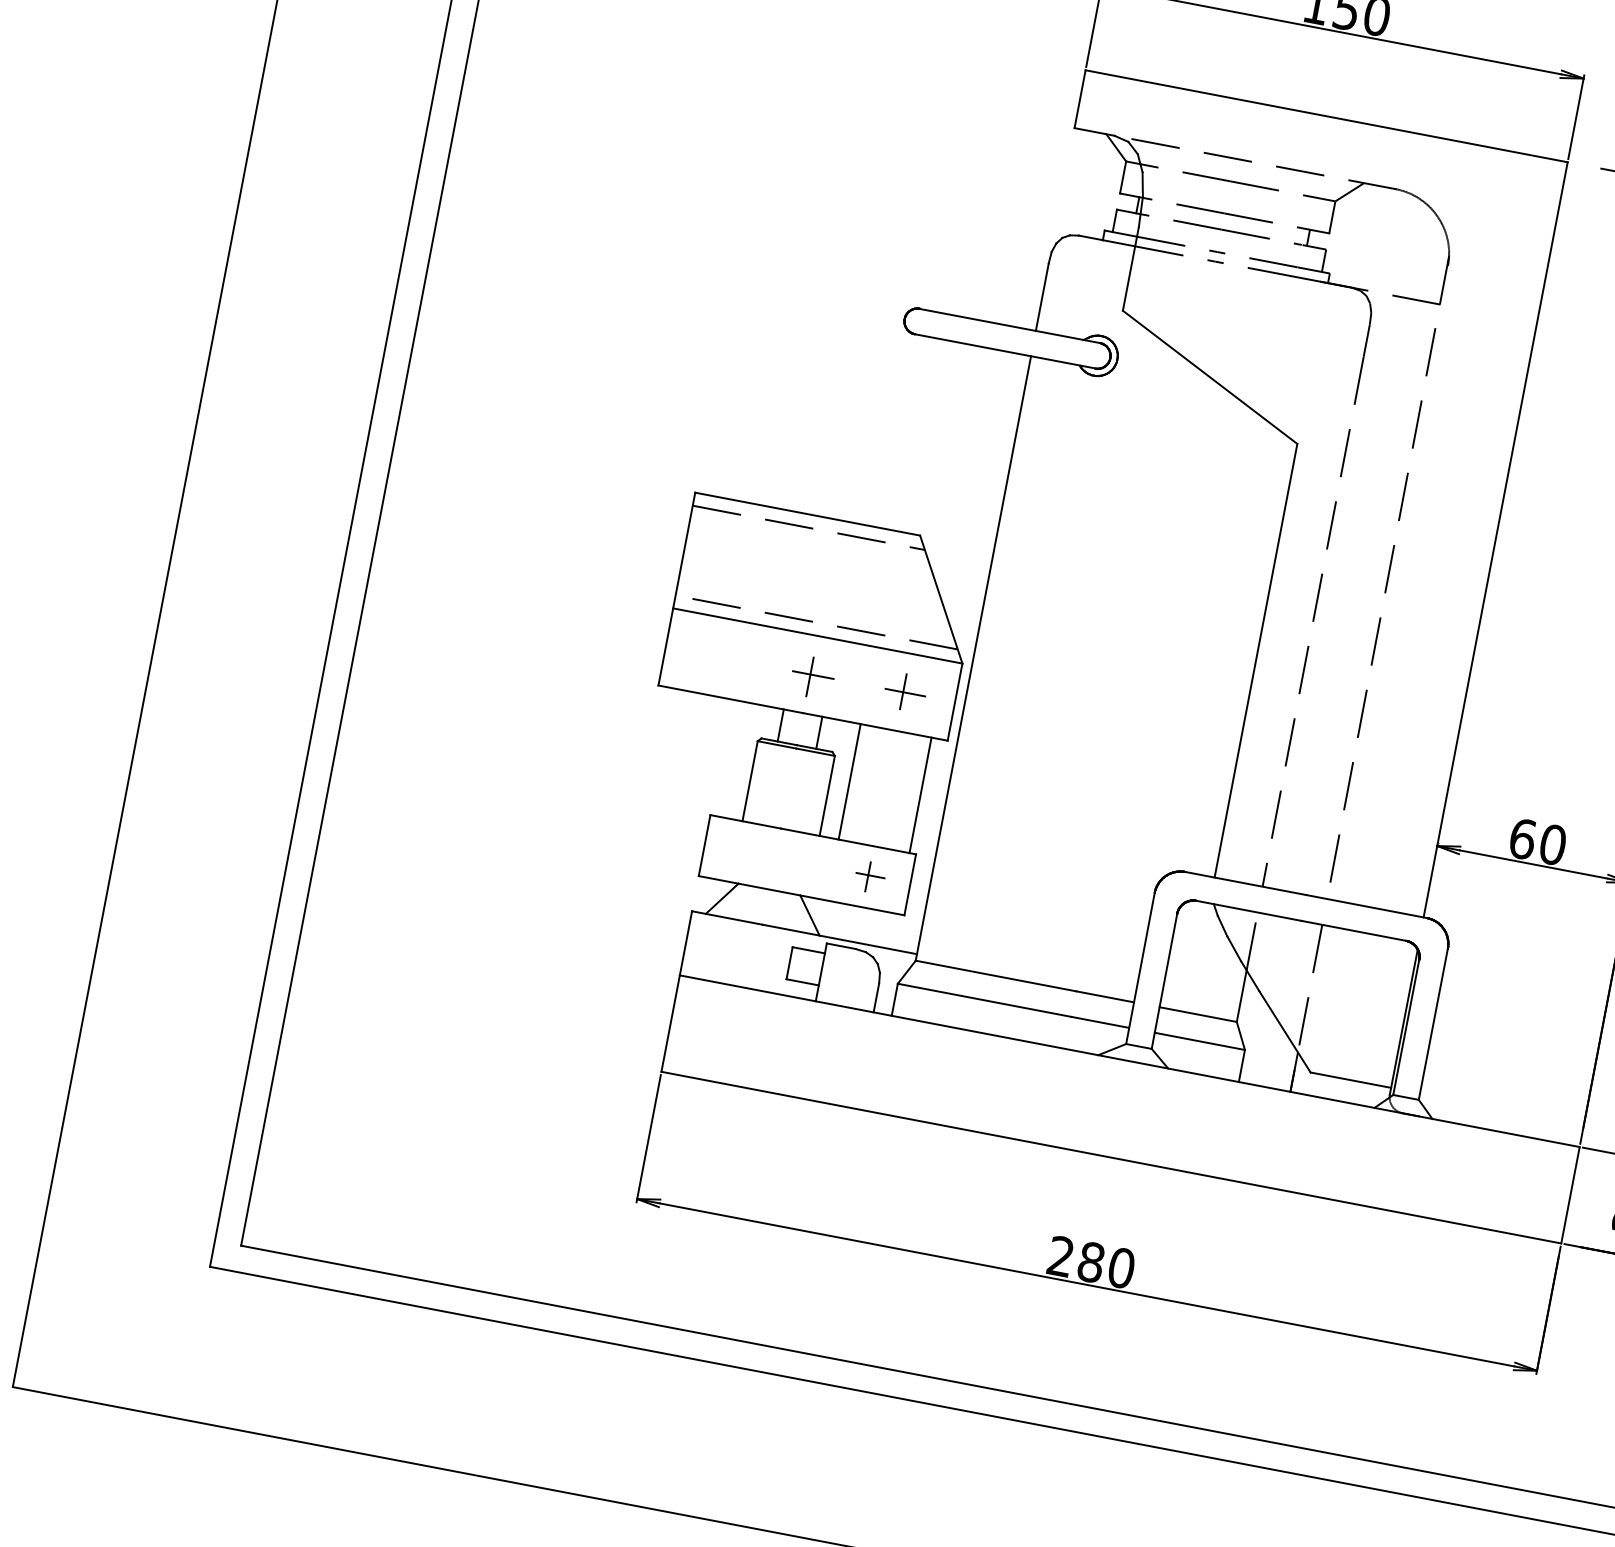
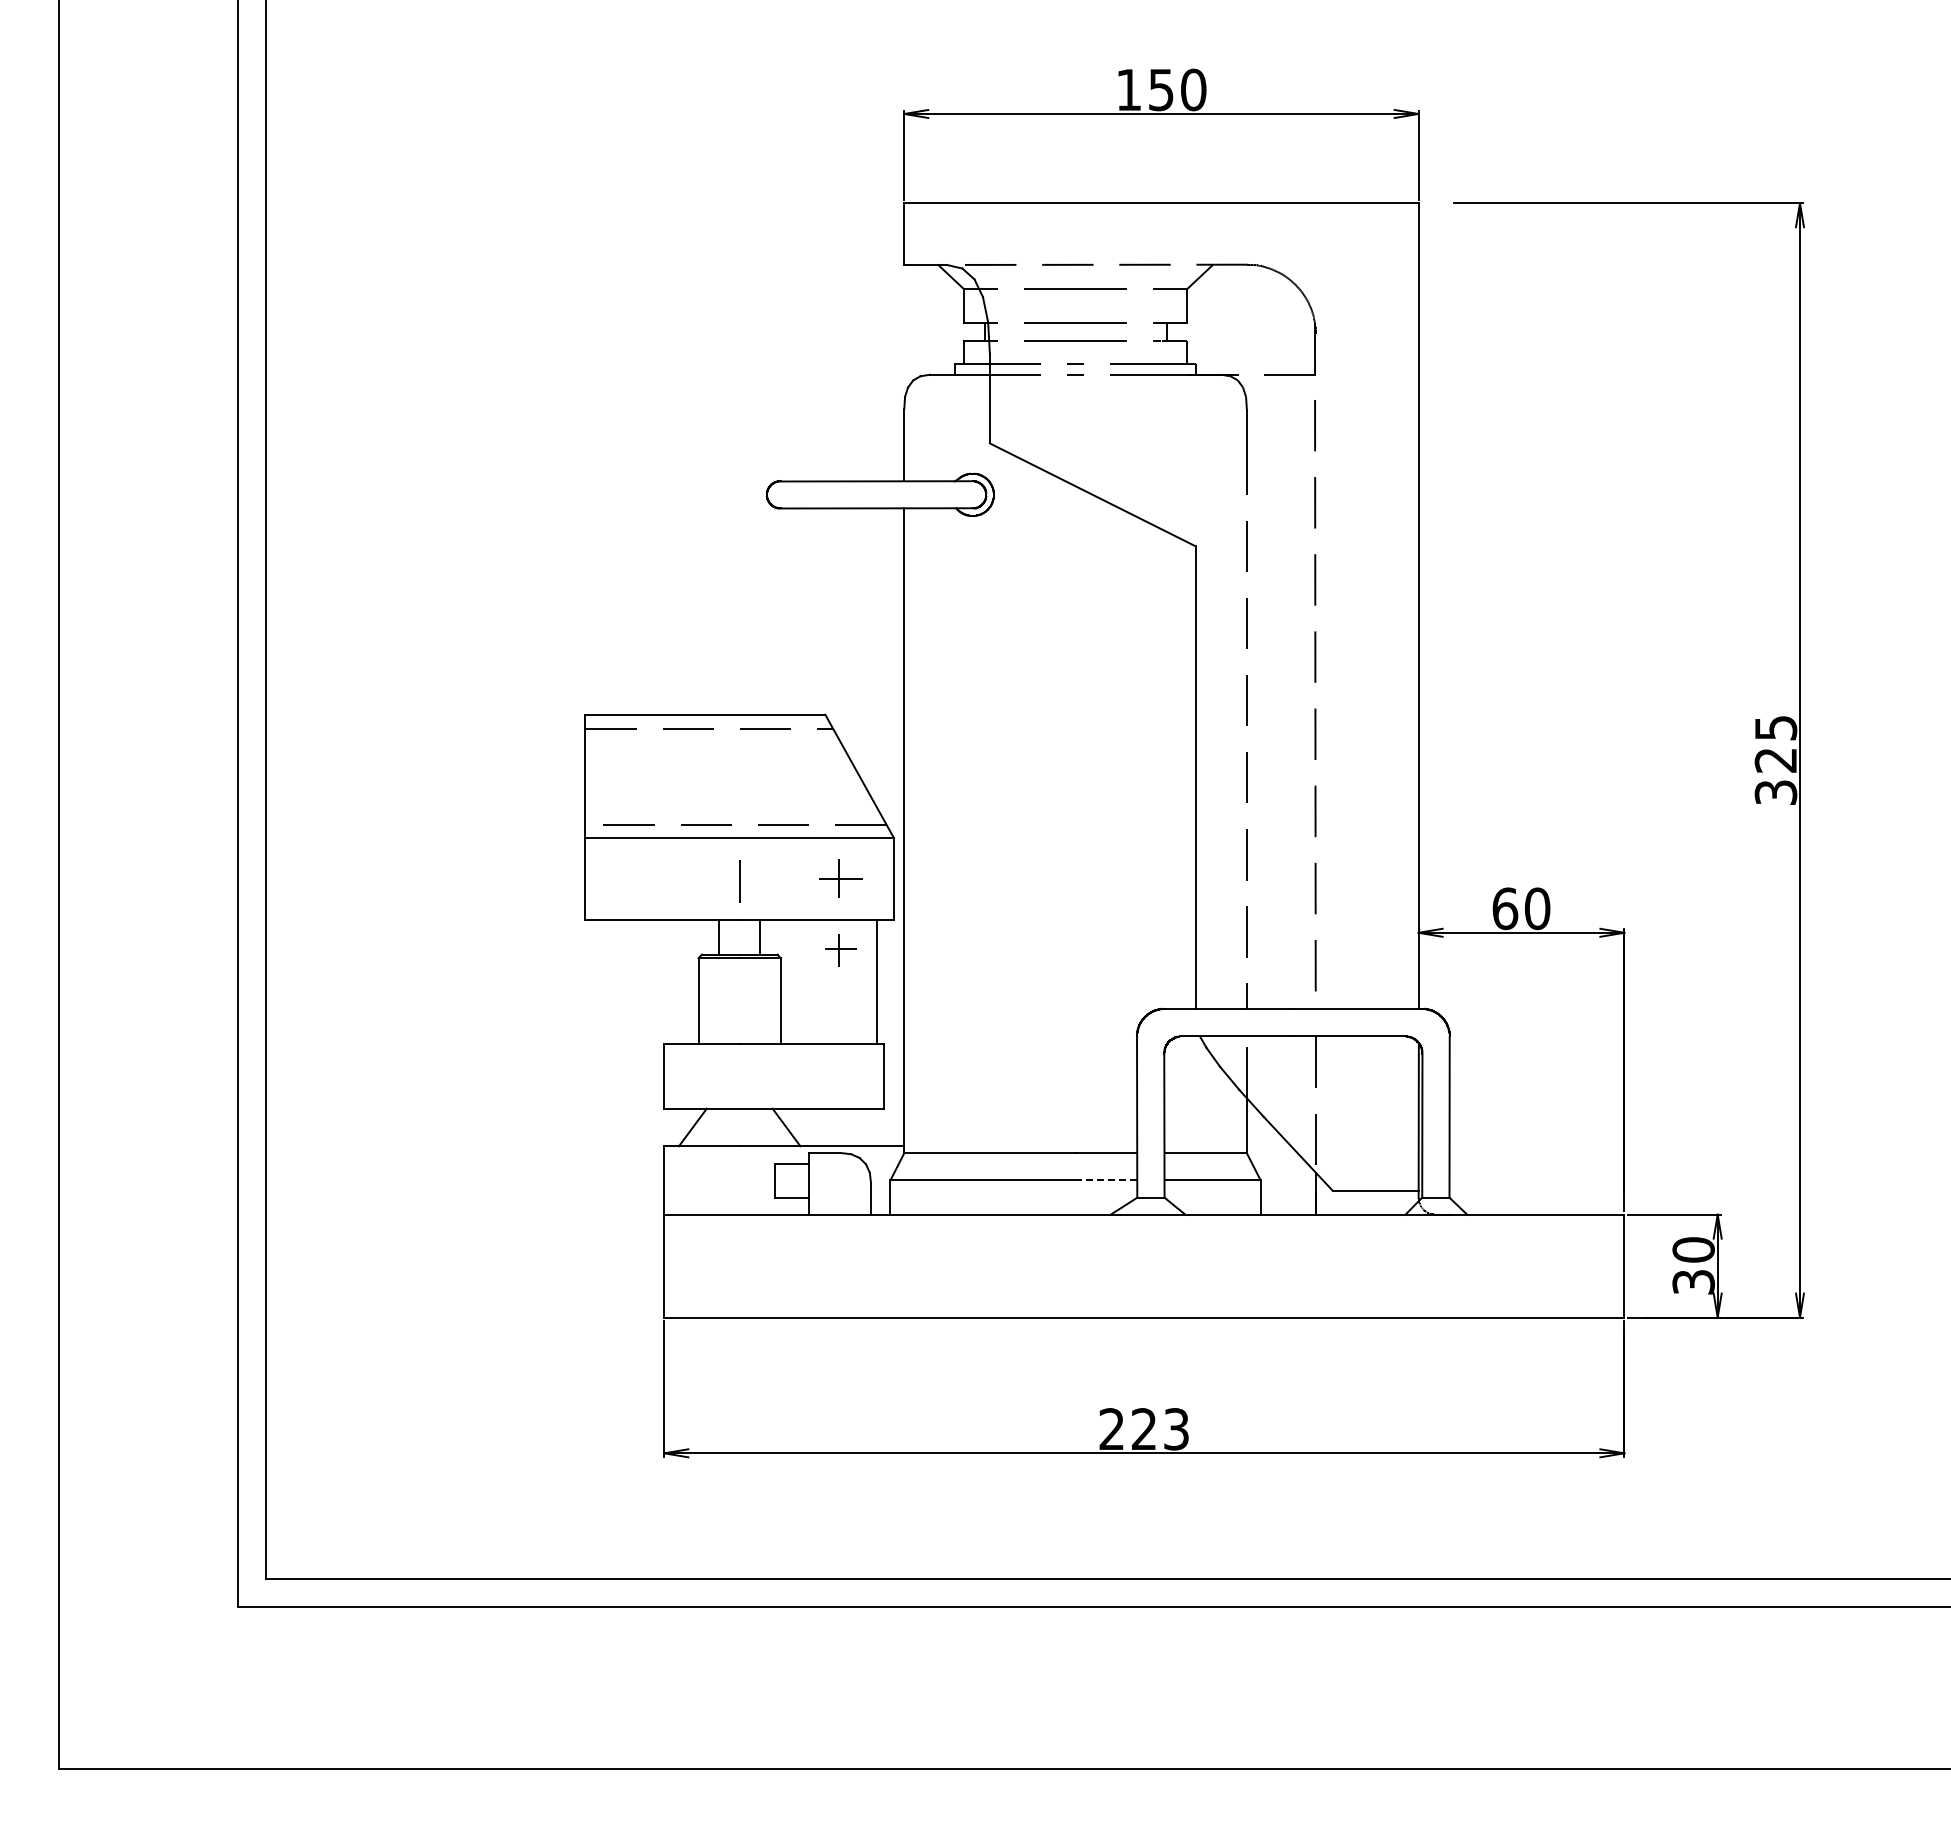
line: (813, 675) -> (742, 879), removed
line: (850, 781) -> (801, 981), removed
part: (869, 877) -> (840, 950), moved
line: (1100, 1022) -> (1106, 1180), solid -> dashed
text: (1106, 1265) -> (1160, 1429), 280 -> 223

